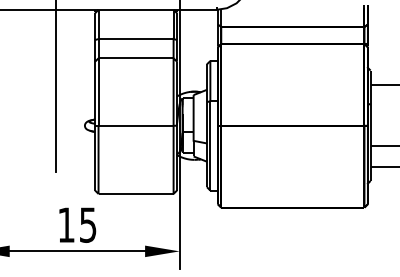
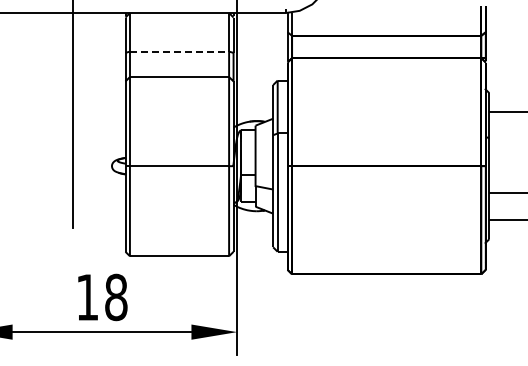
line: (136, 38) -> (179, 51), solid -> dashed
text: (88, 225) -> (116, 297), 15 -> 18

